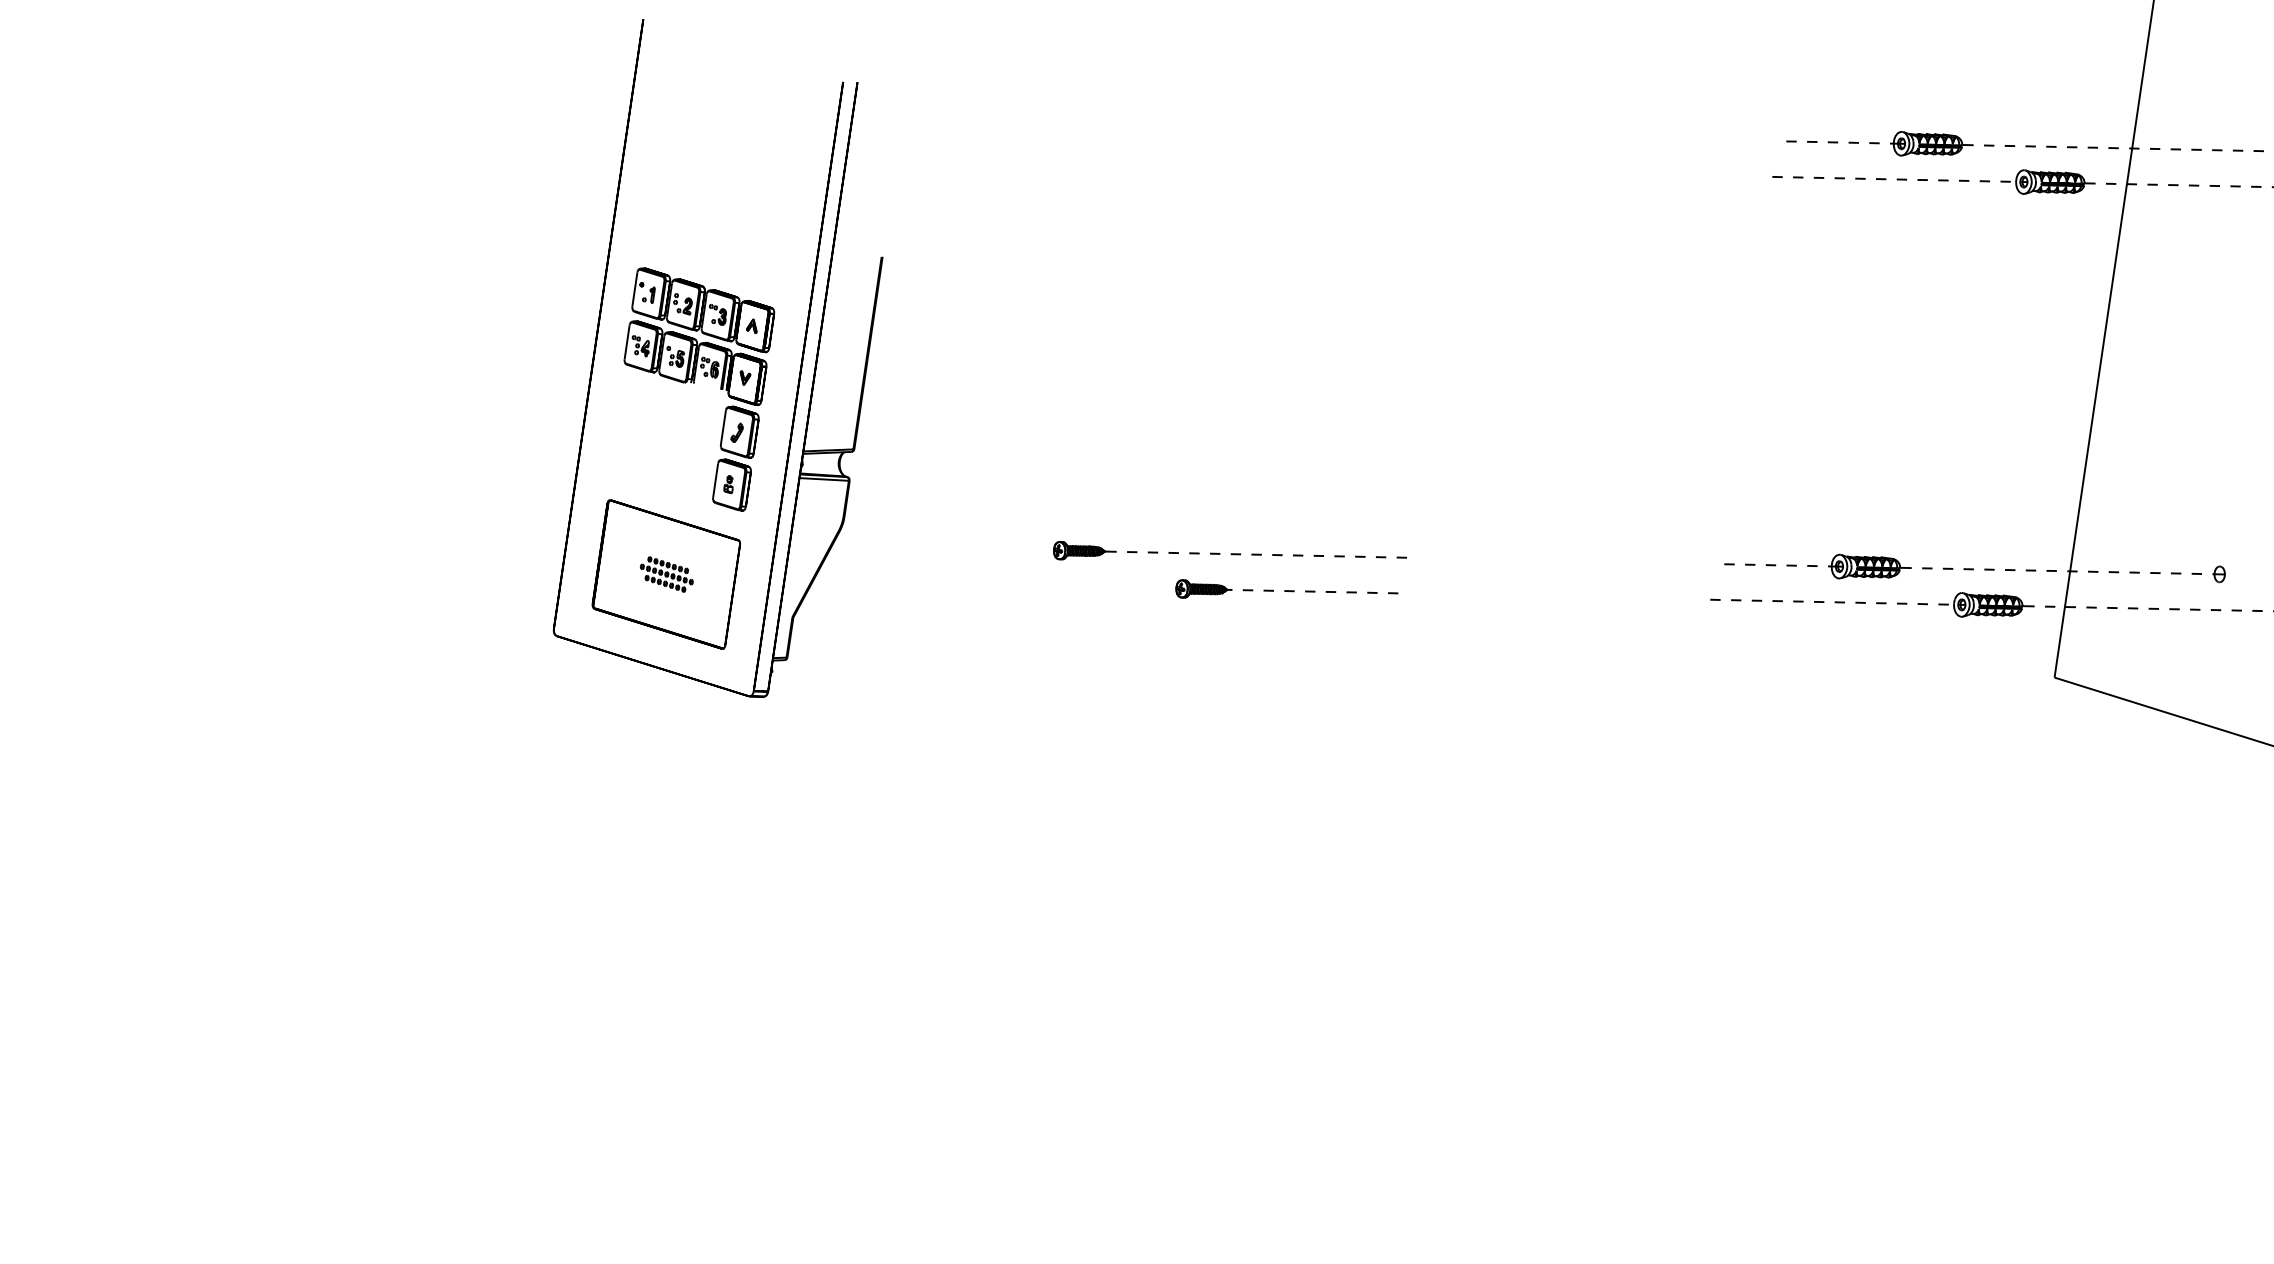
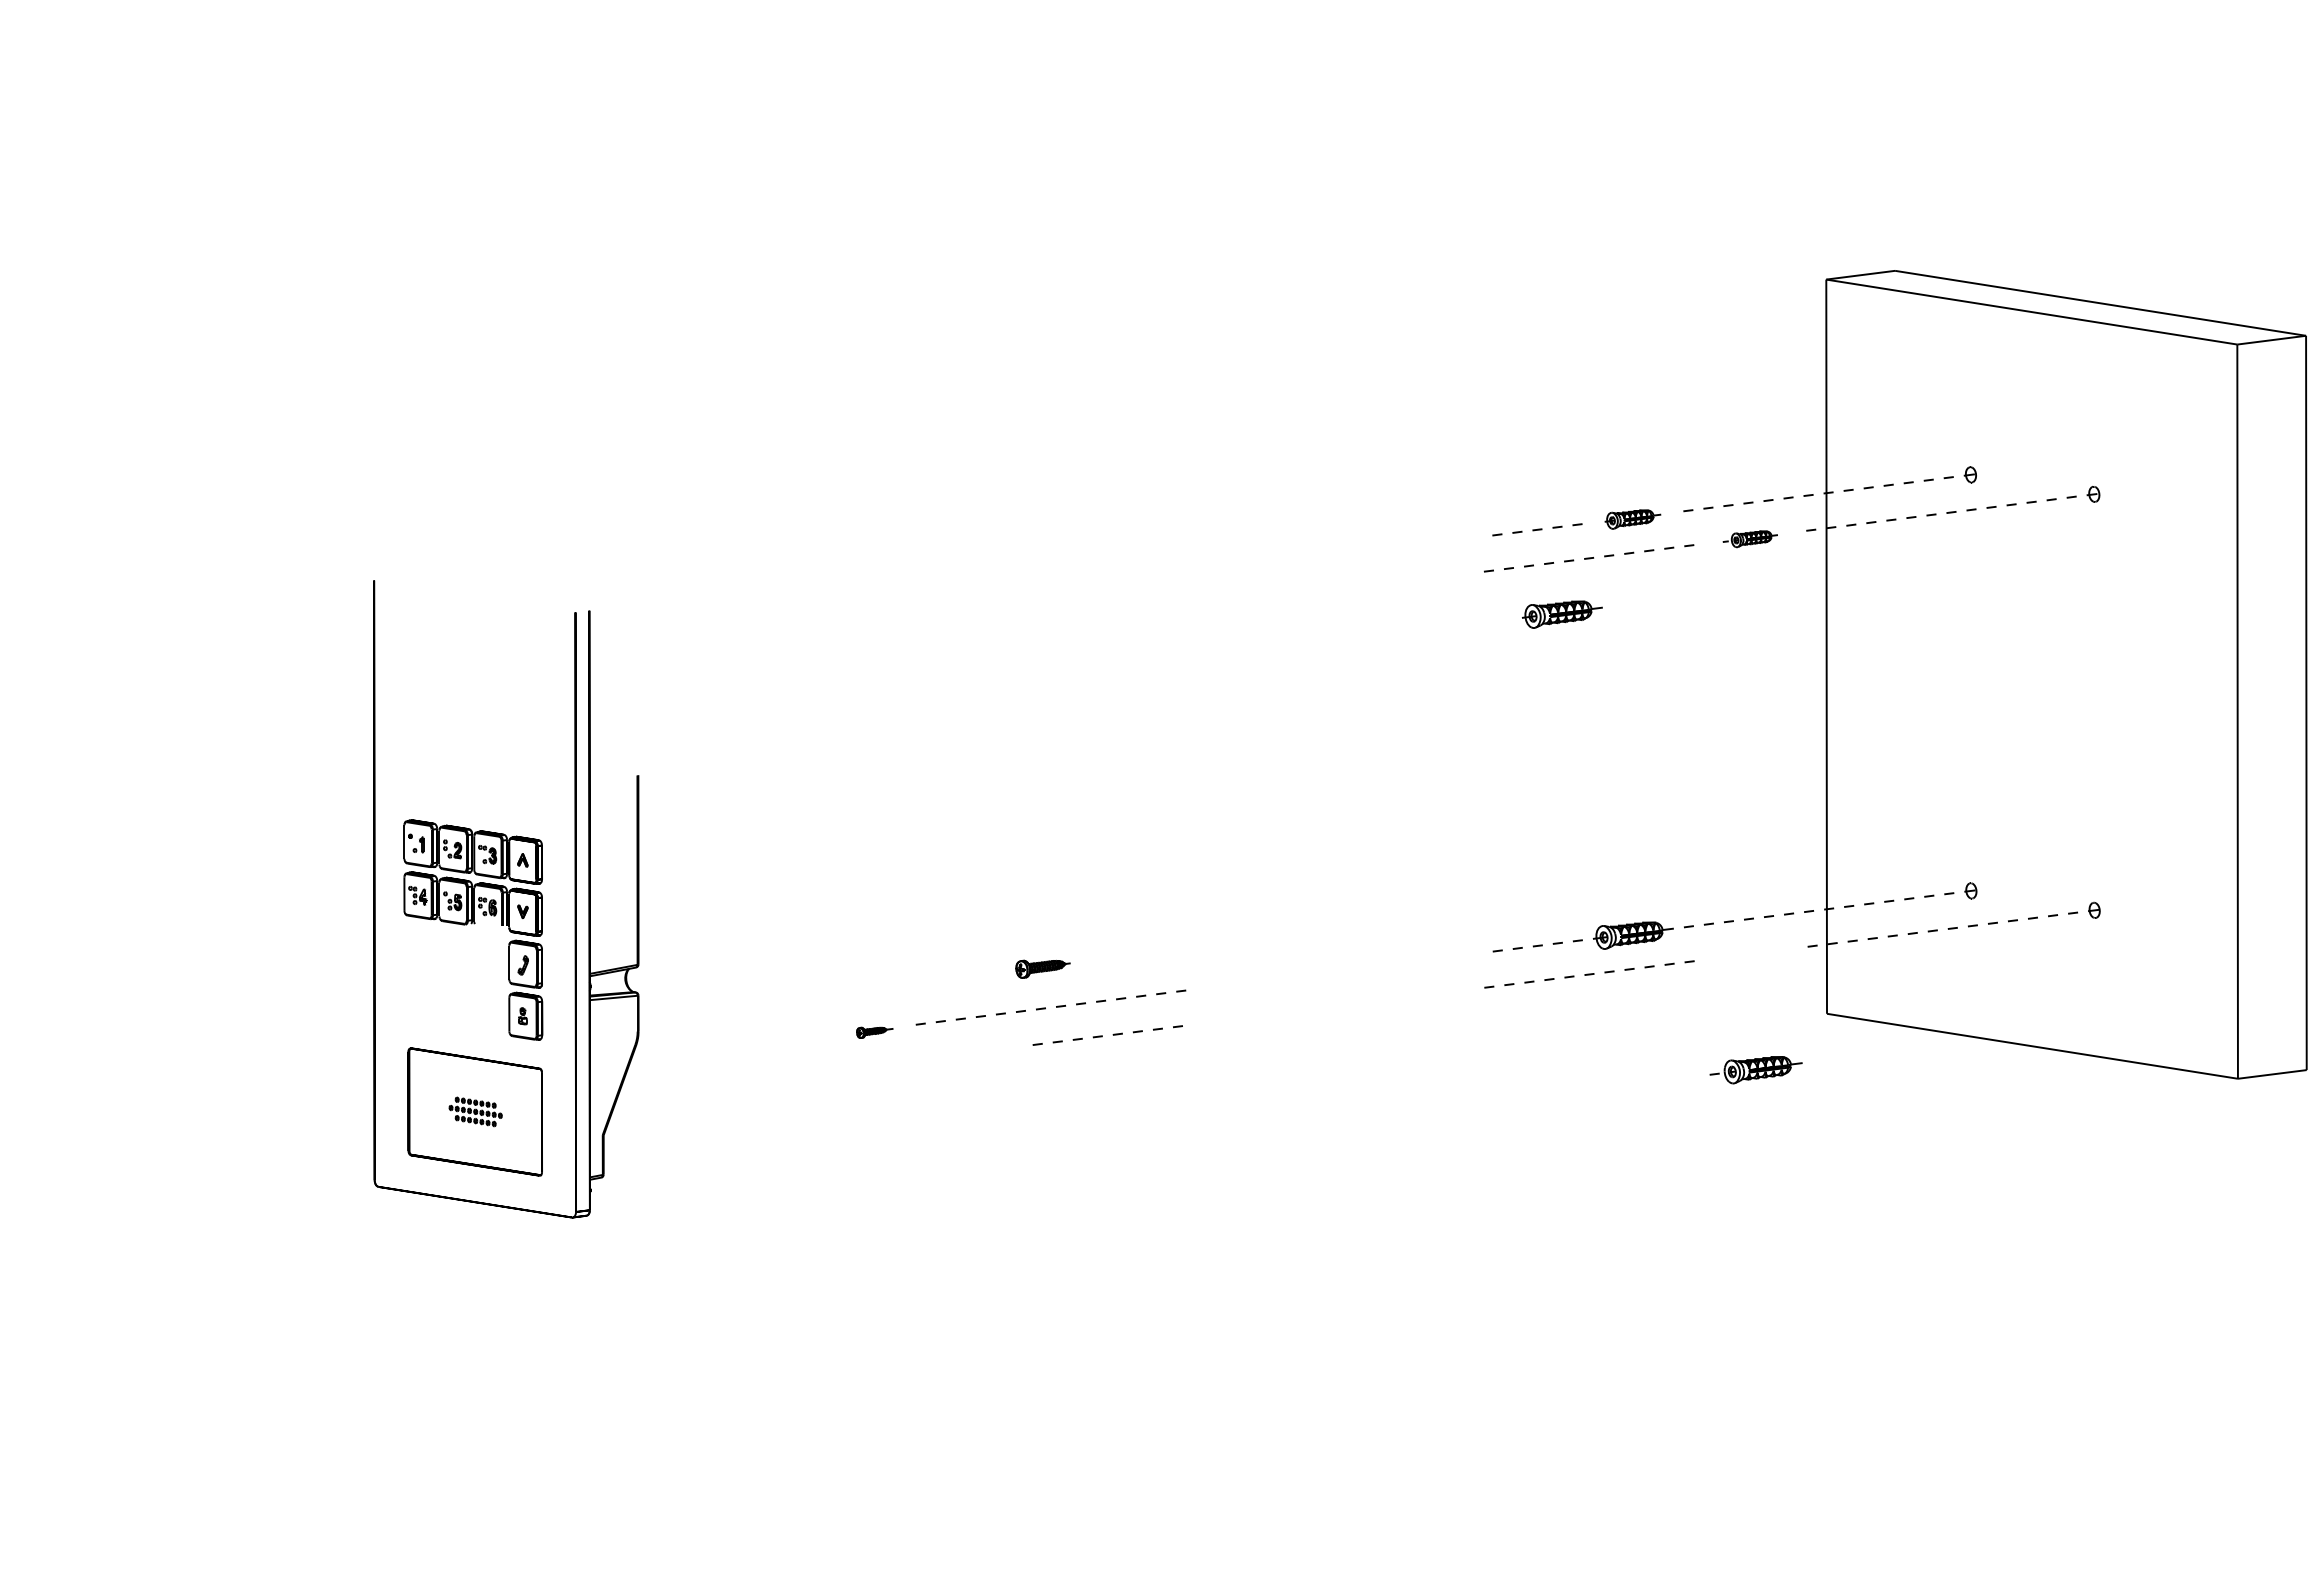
part: (1931, 146) -> (1632, 519), size x0.7
part: (2048, 184) -> (1750, 539), size x0.6
part: (1845, 232) -> (1562, 614), added
part: (1083, 553) -> (874, 1032), size x0.6
part: (1203, 590) -> (1042, 968), moved
part: (1985, 606) -> (1755, 1070), moved

